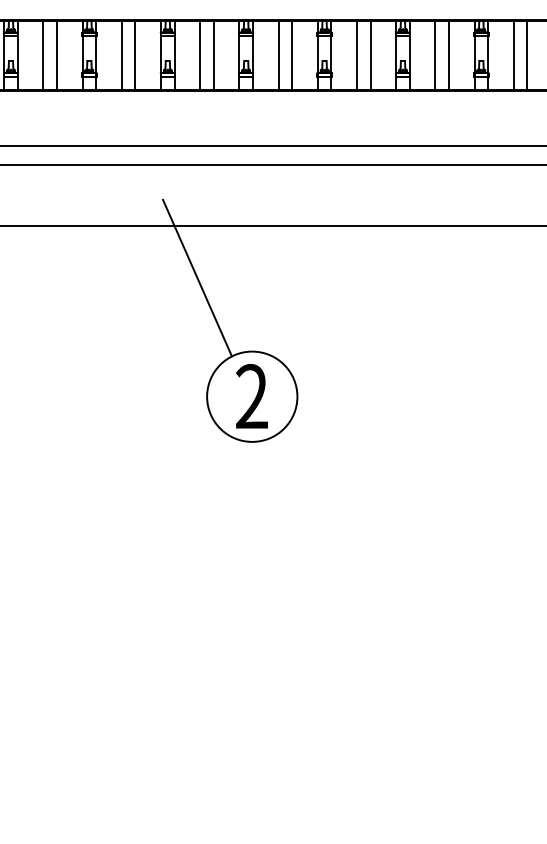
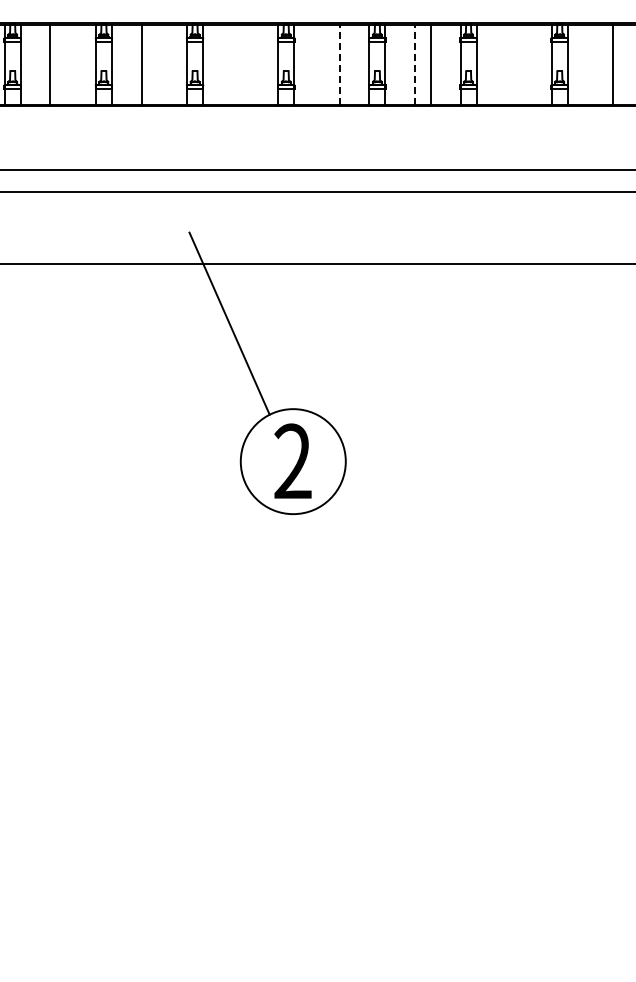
line: (57, 55) -> (66, 64), removed
line: (135, 55) -> (157, 64), removed
line: (199, 55) -> (232, 64), removed
line: (213, 55) -> (248, 64), removed
line: (278, 55) -> (323, 64), removed
line: (291, 55) -> (339, 64), solid -> dashed
line: (357, 55) -> (415, 64), solid -> dashed
line: (435, 55) -> (506, 64), removed
line: (449, 55) -> (522, 64), removed
line: (513, 55) -> (597, 64), removed

